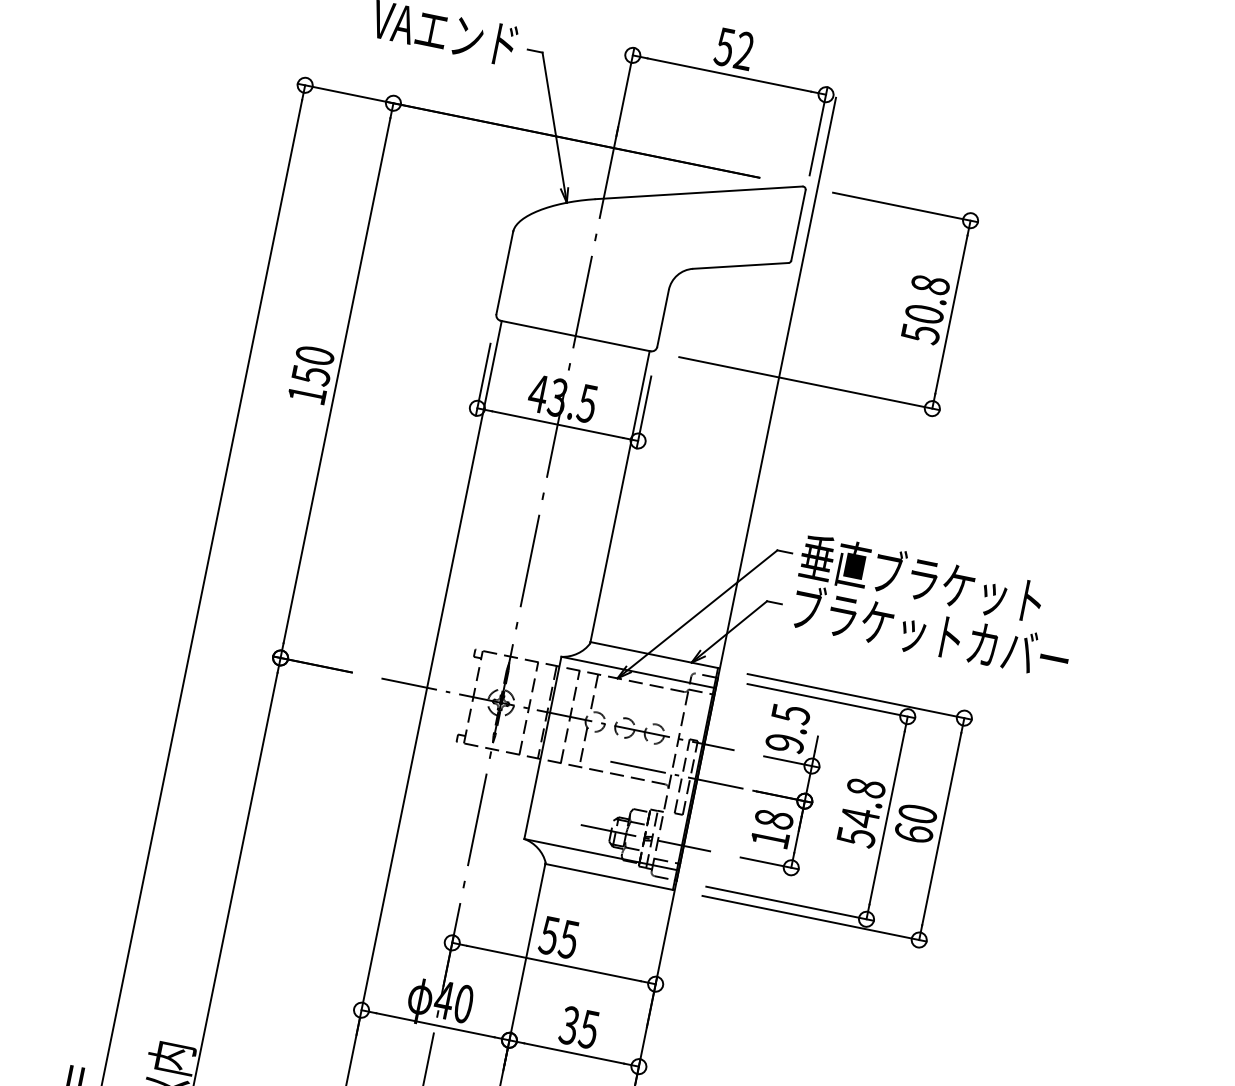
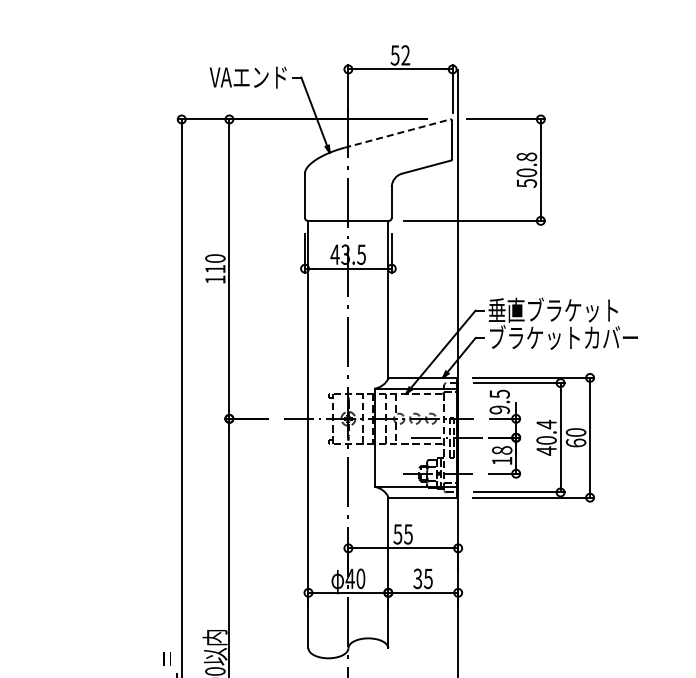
line: (699, 192) -> (397, 133), solid -> dashed
text: (311, 374) -> (215, 268), 150 -> 110
text: (861, 812) -> (546, 437), 54.8 -> 40.4

